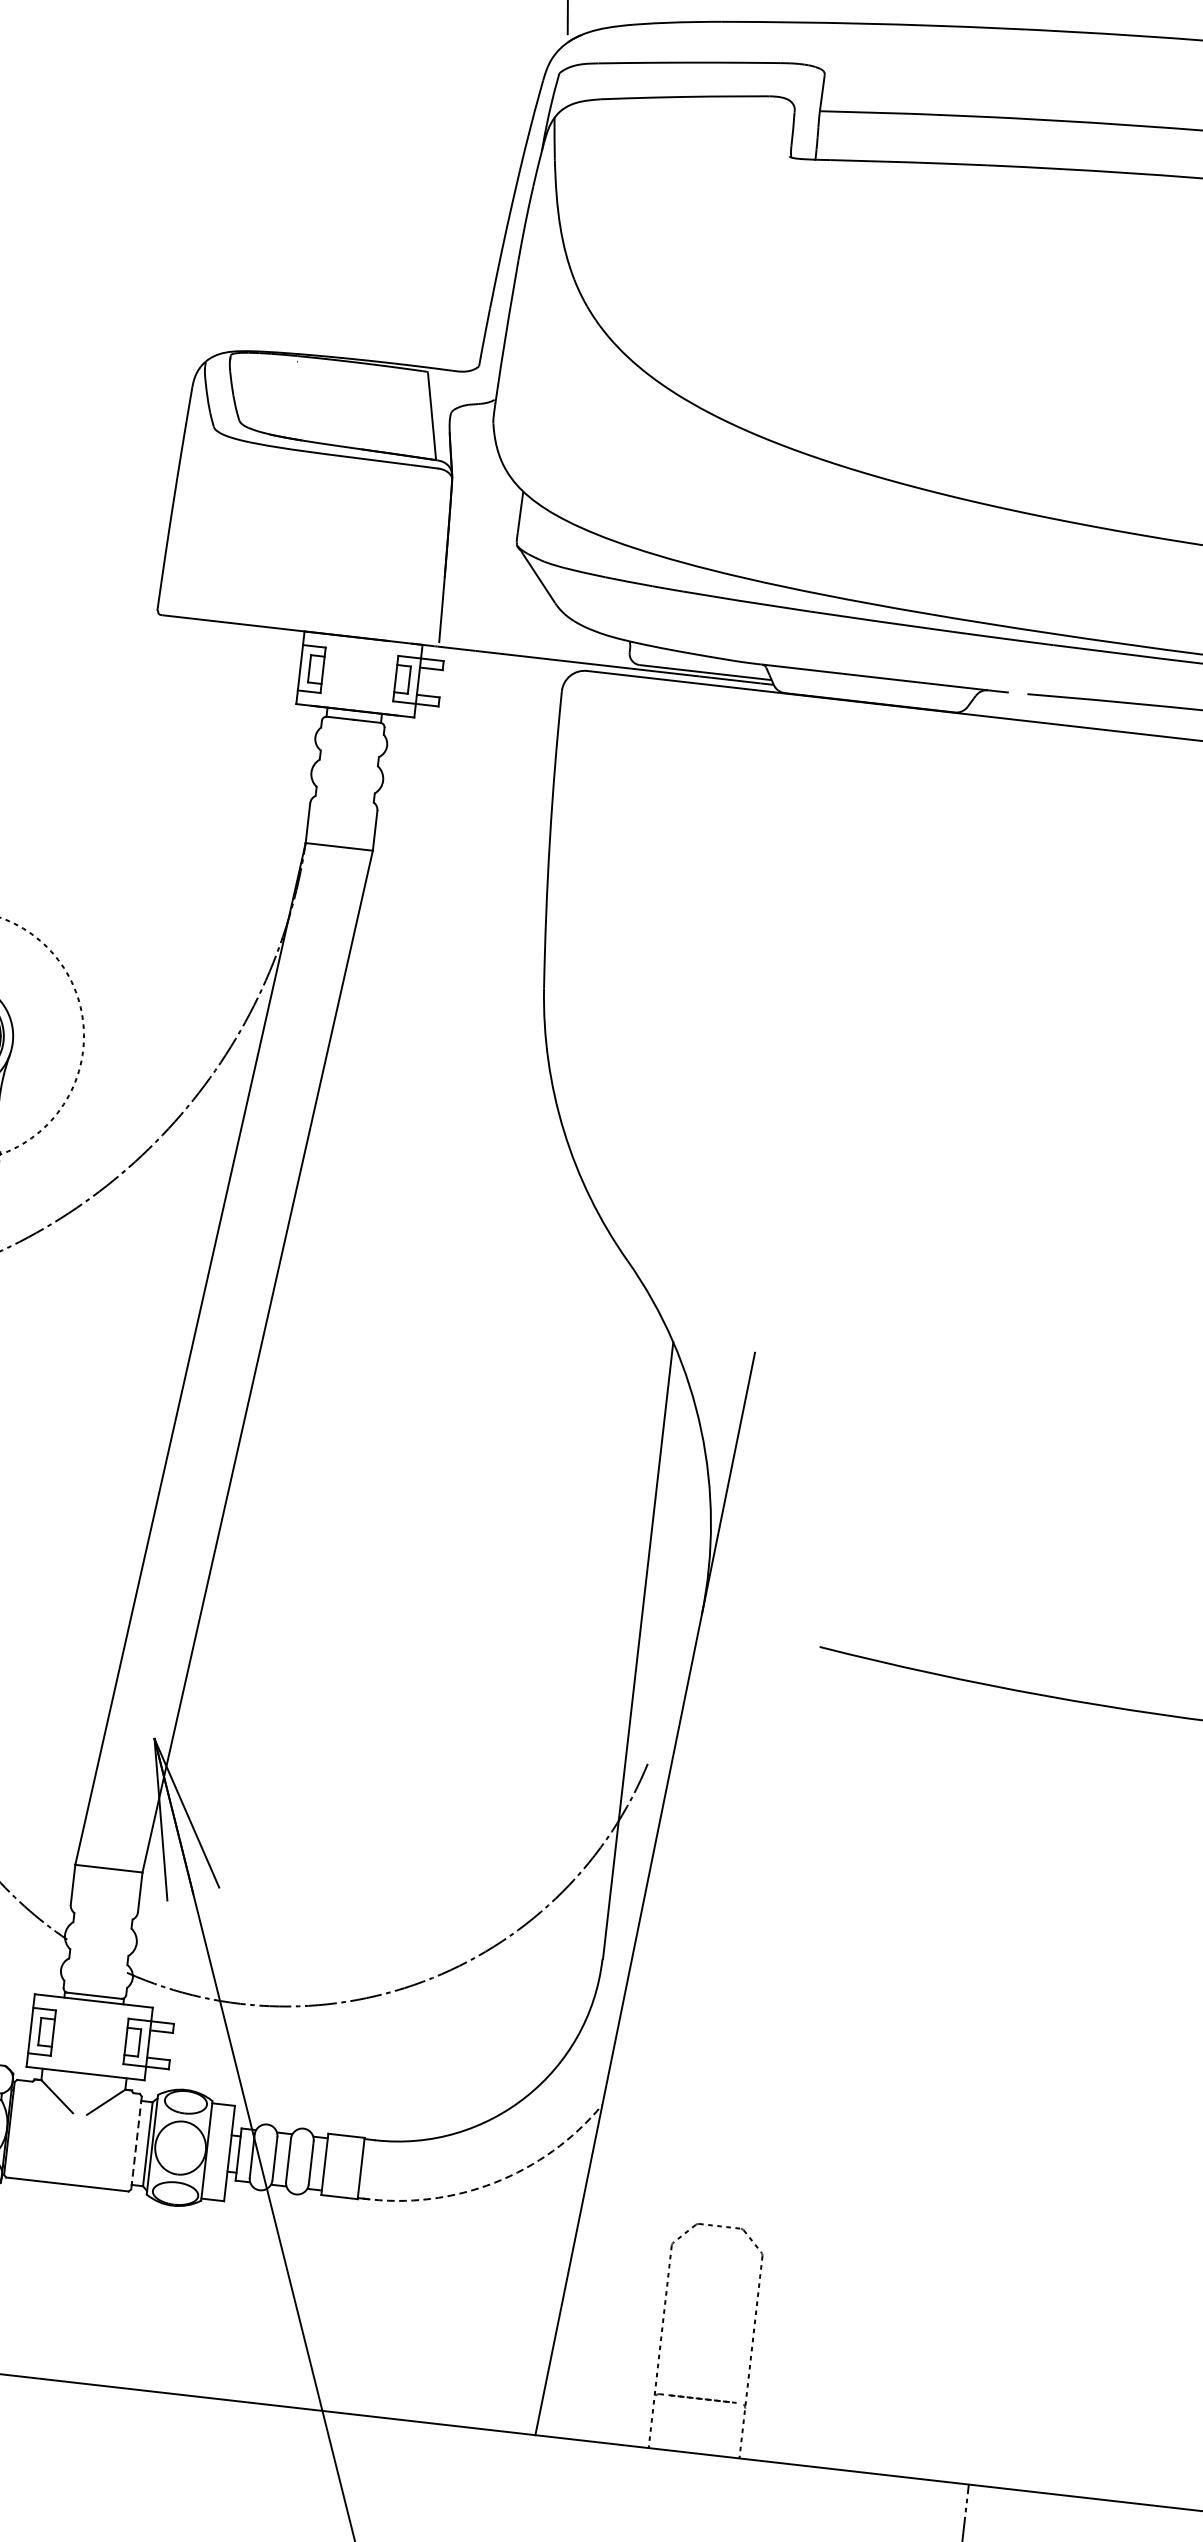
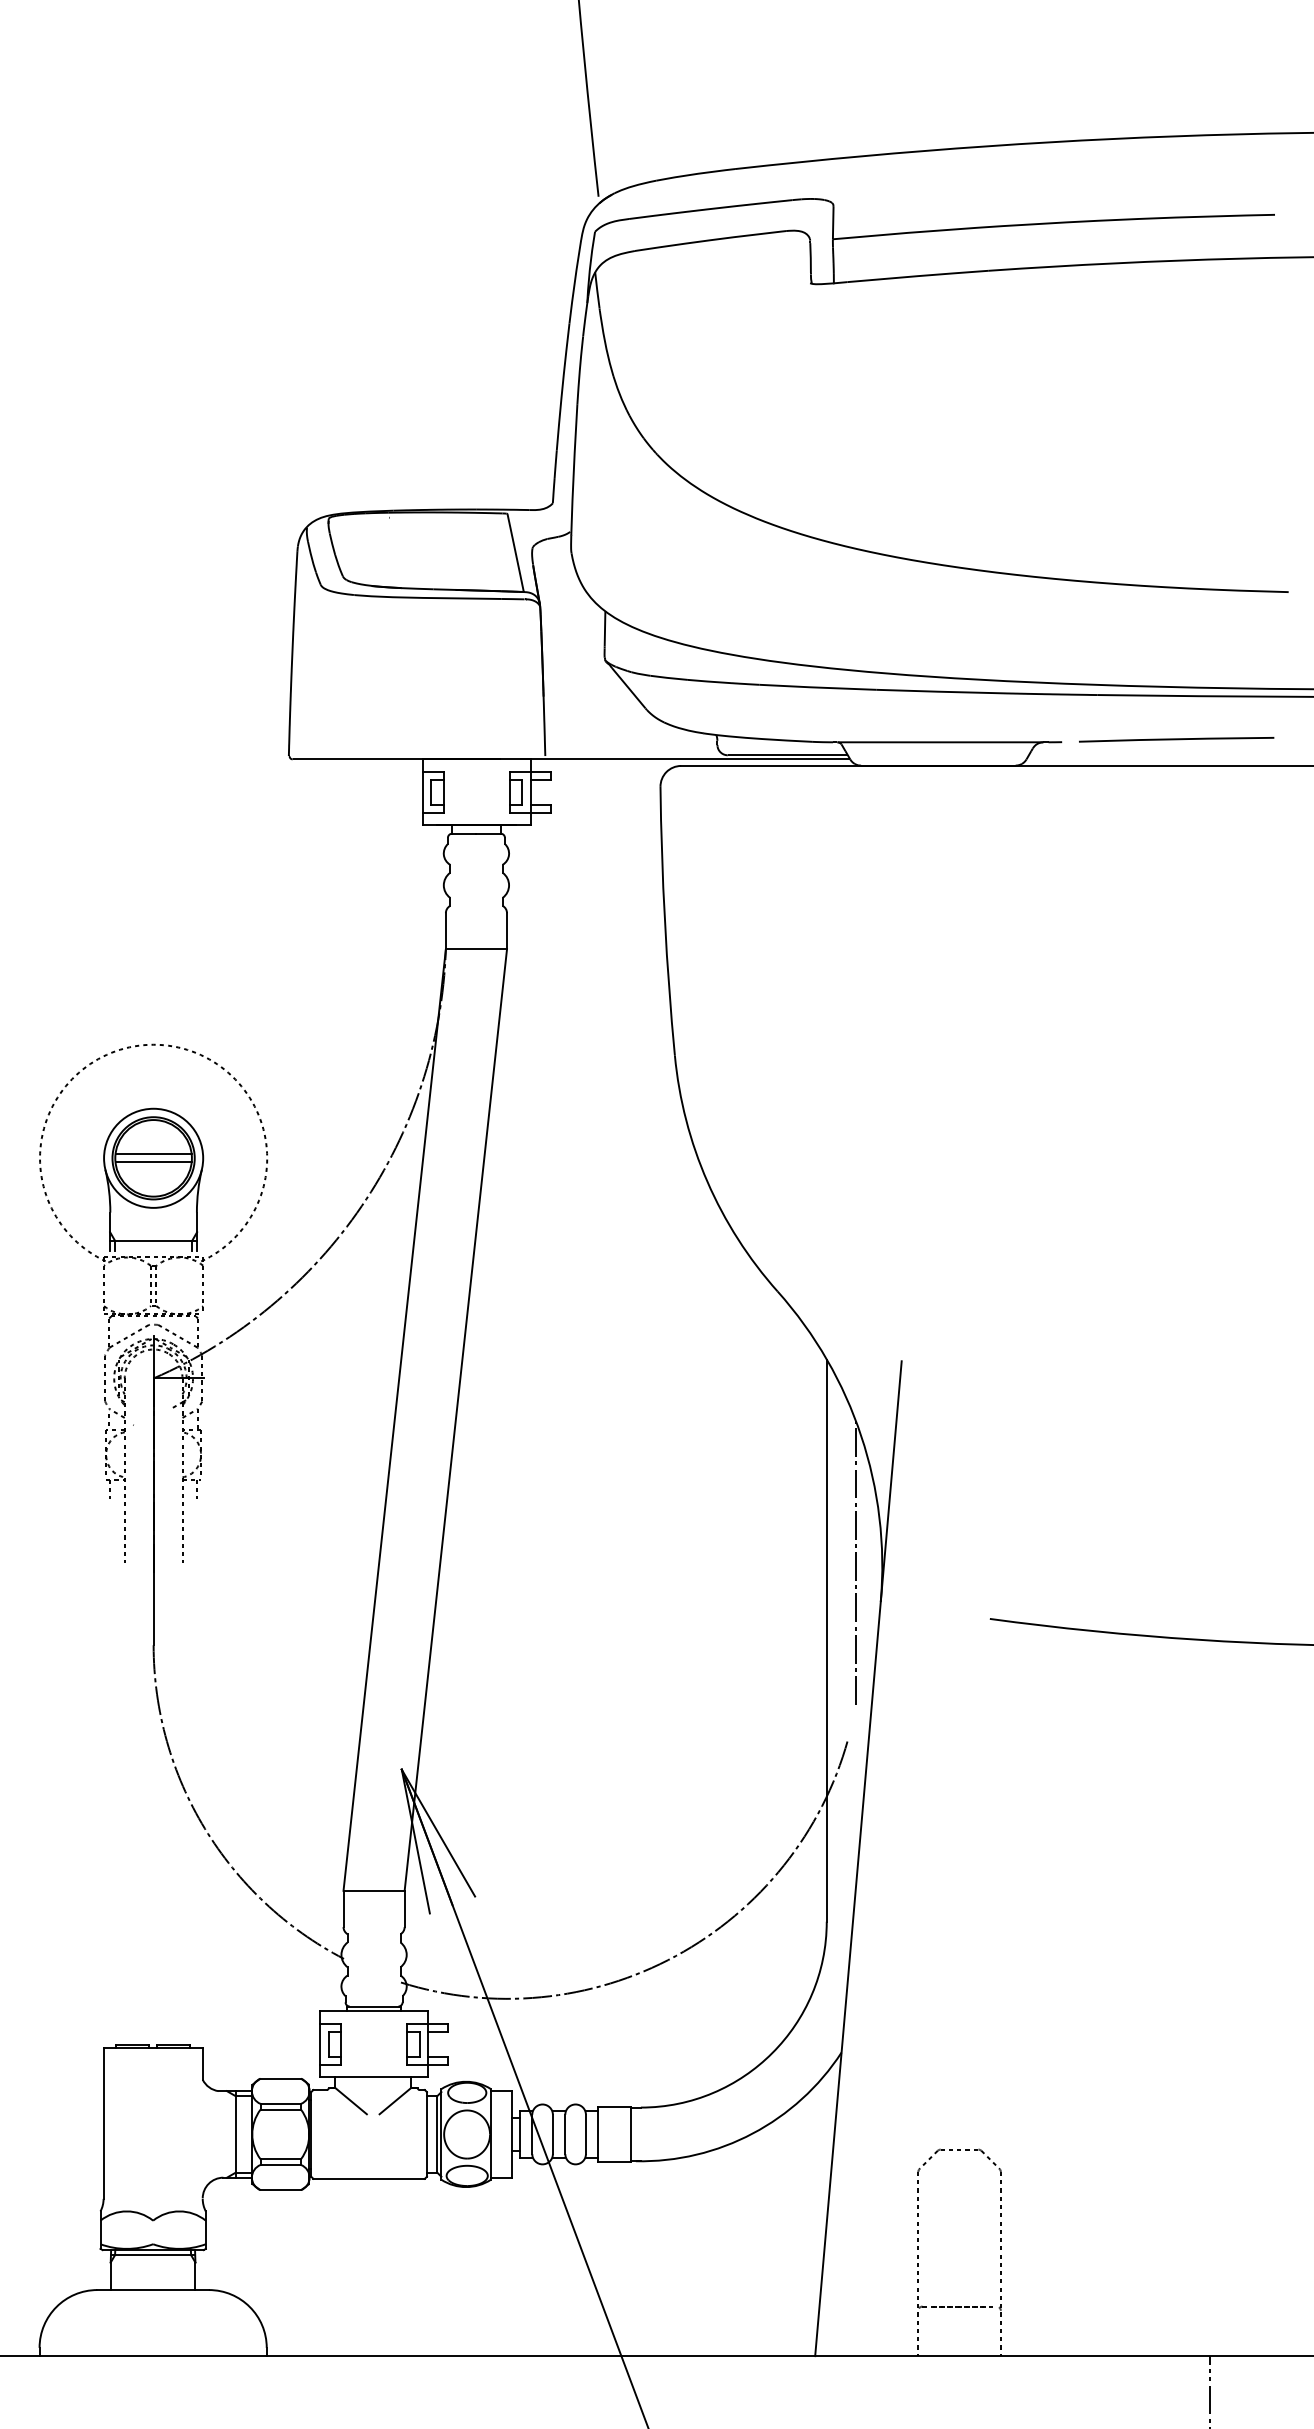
line: (679, 1568) -> (855, 1562), added
line: (136, 2142) -> (426, 2134), dashed -> solid
arc: (494, 2182) -> (752, 2133), dashed -> solid

